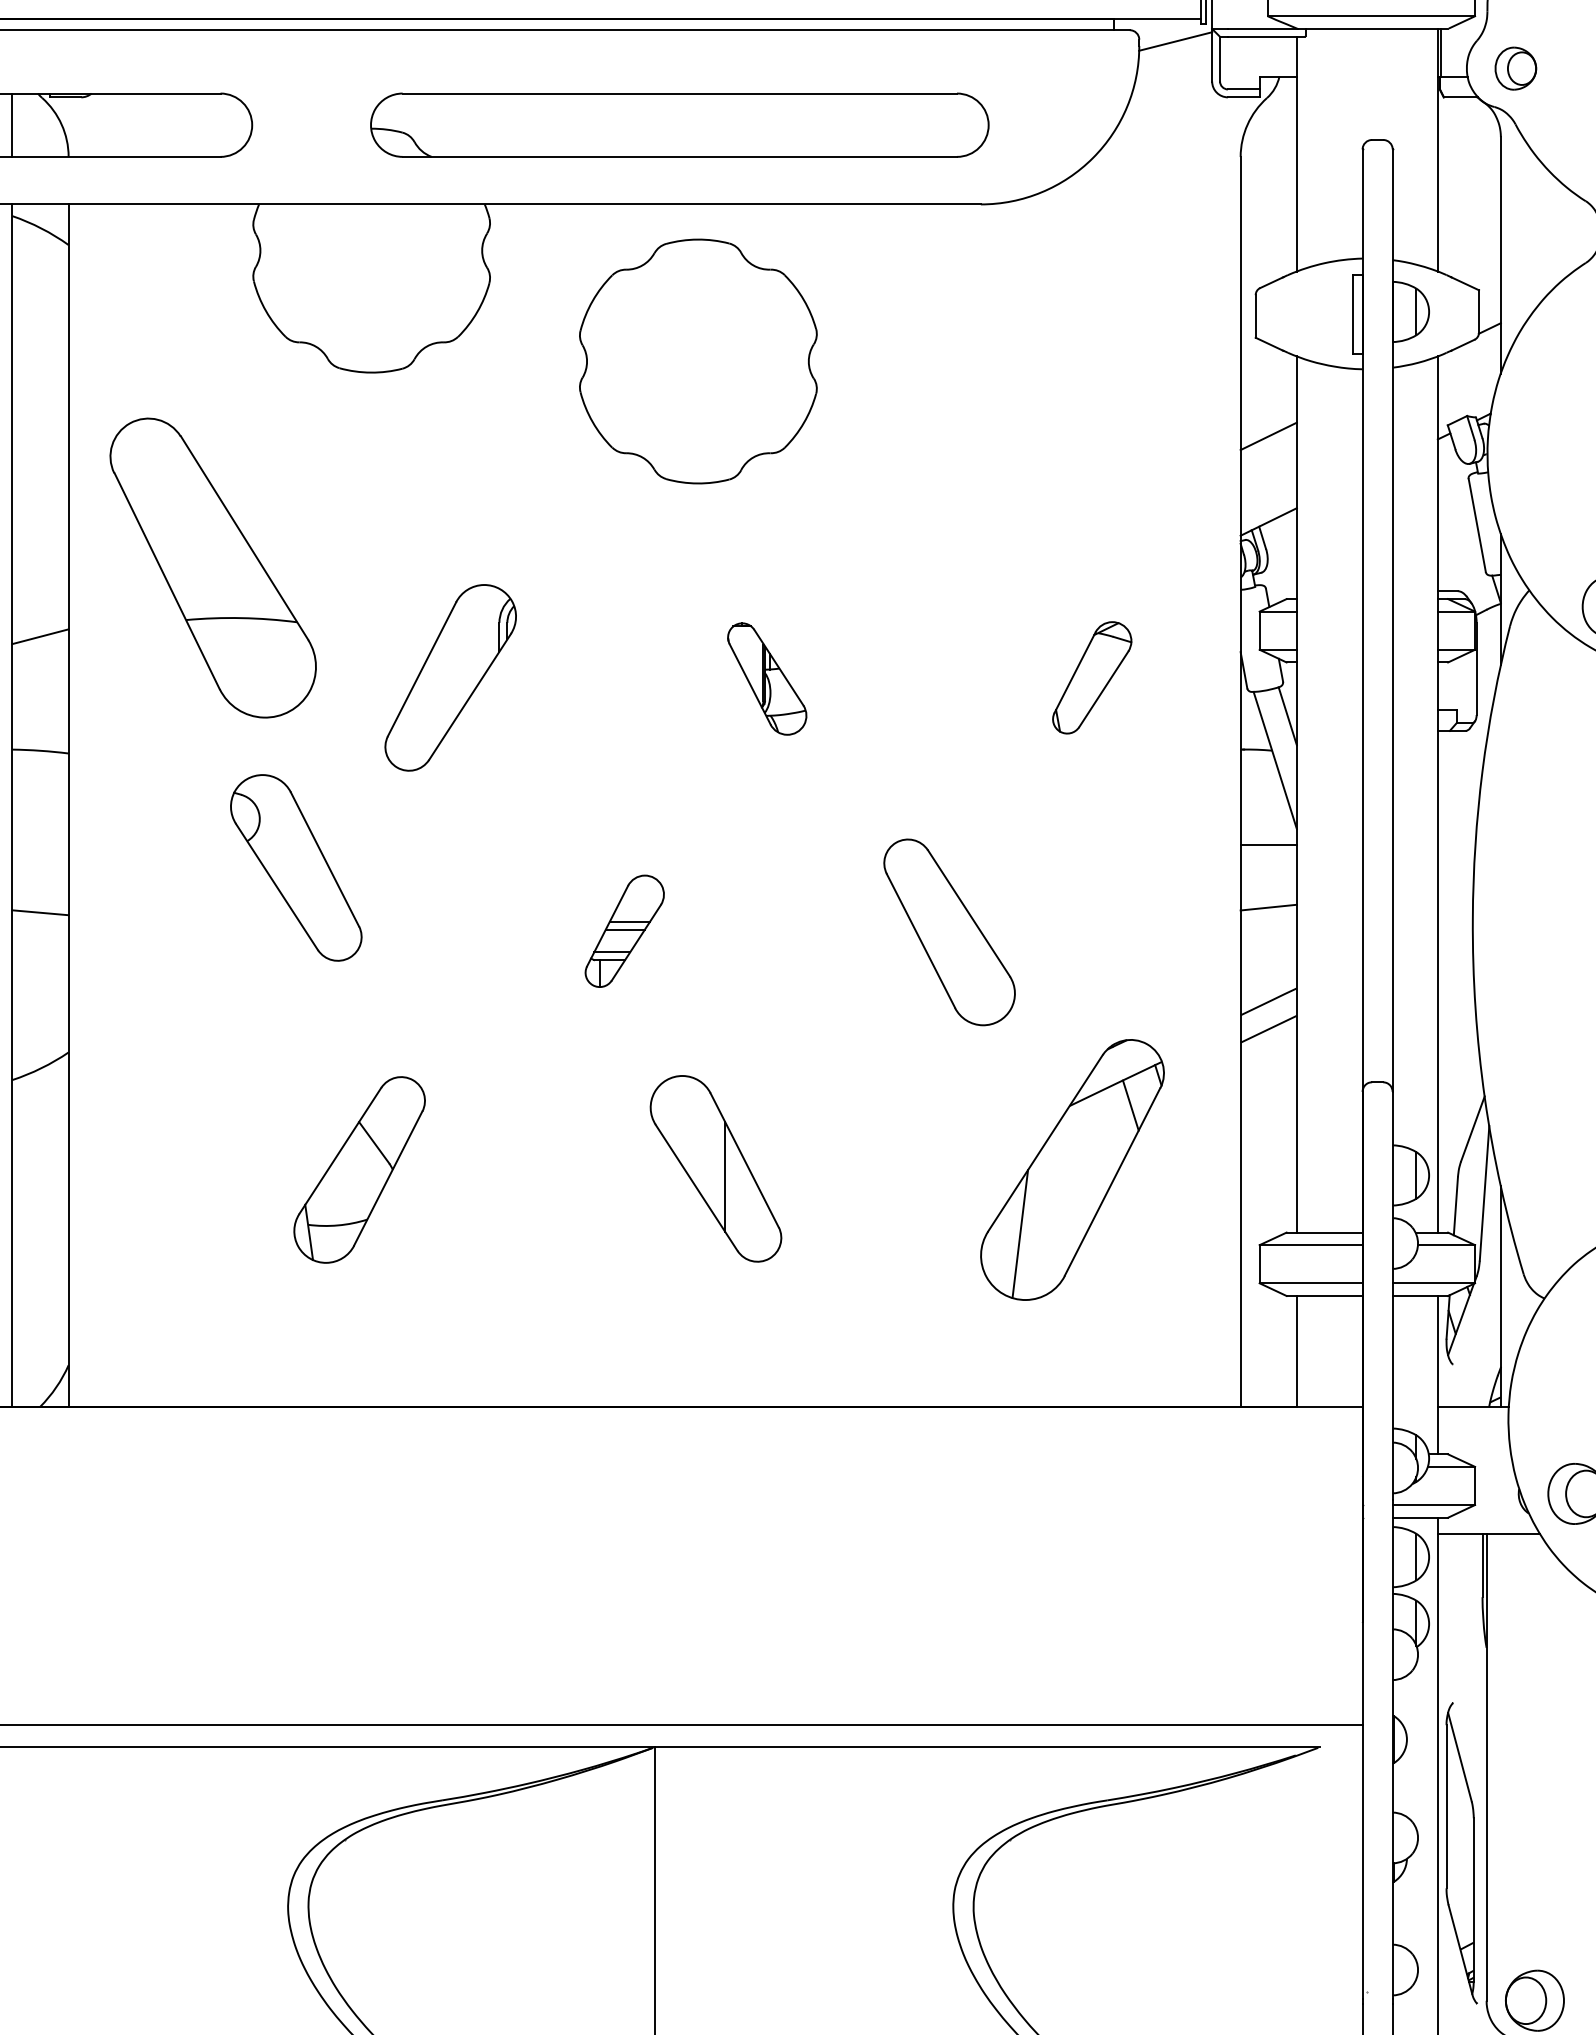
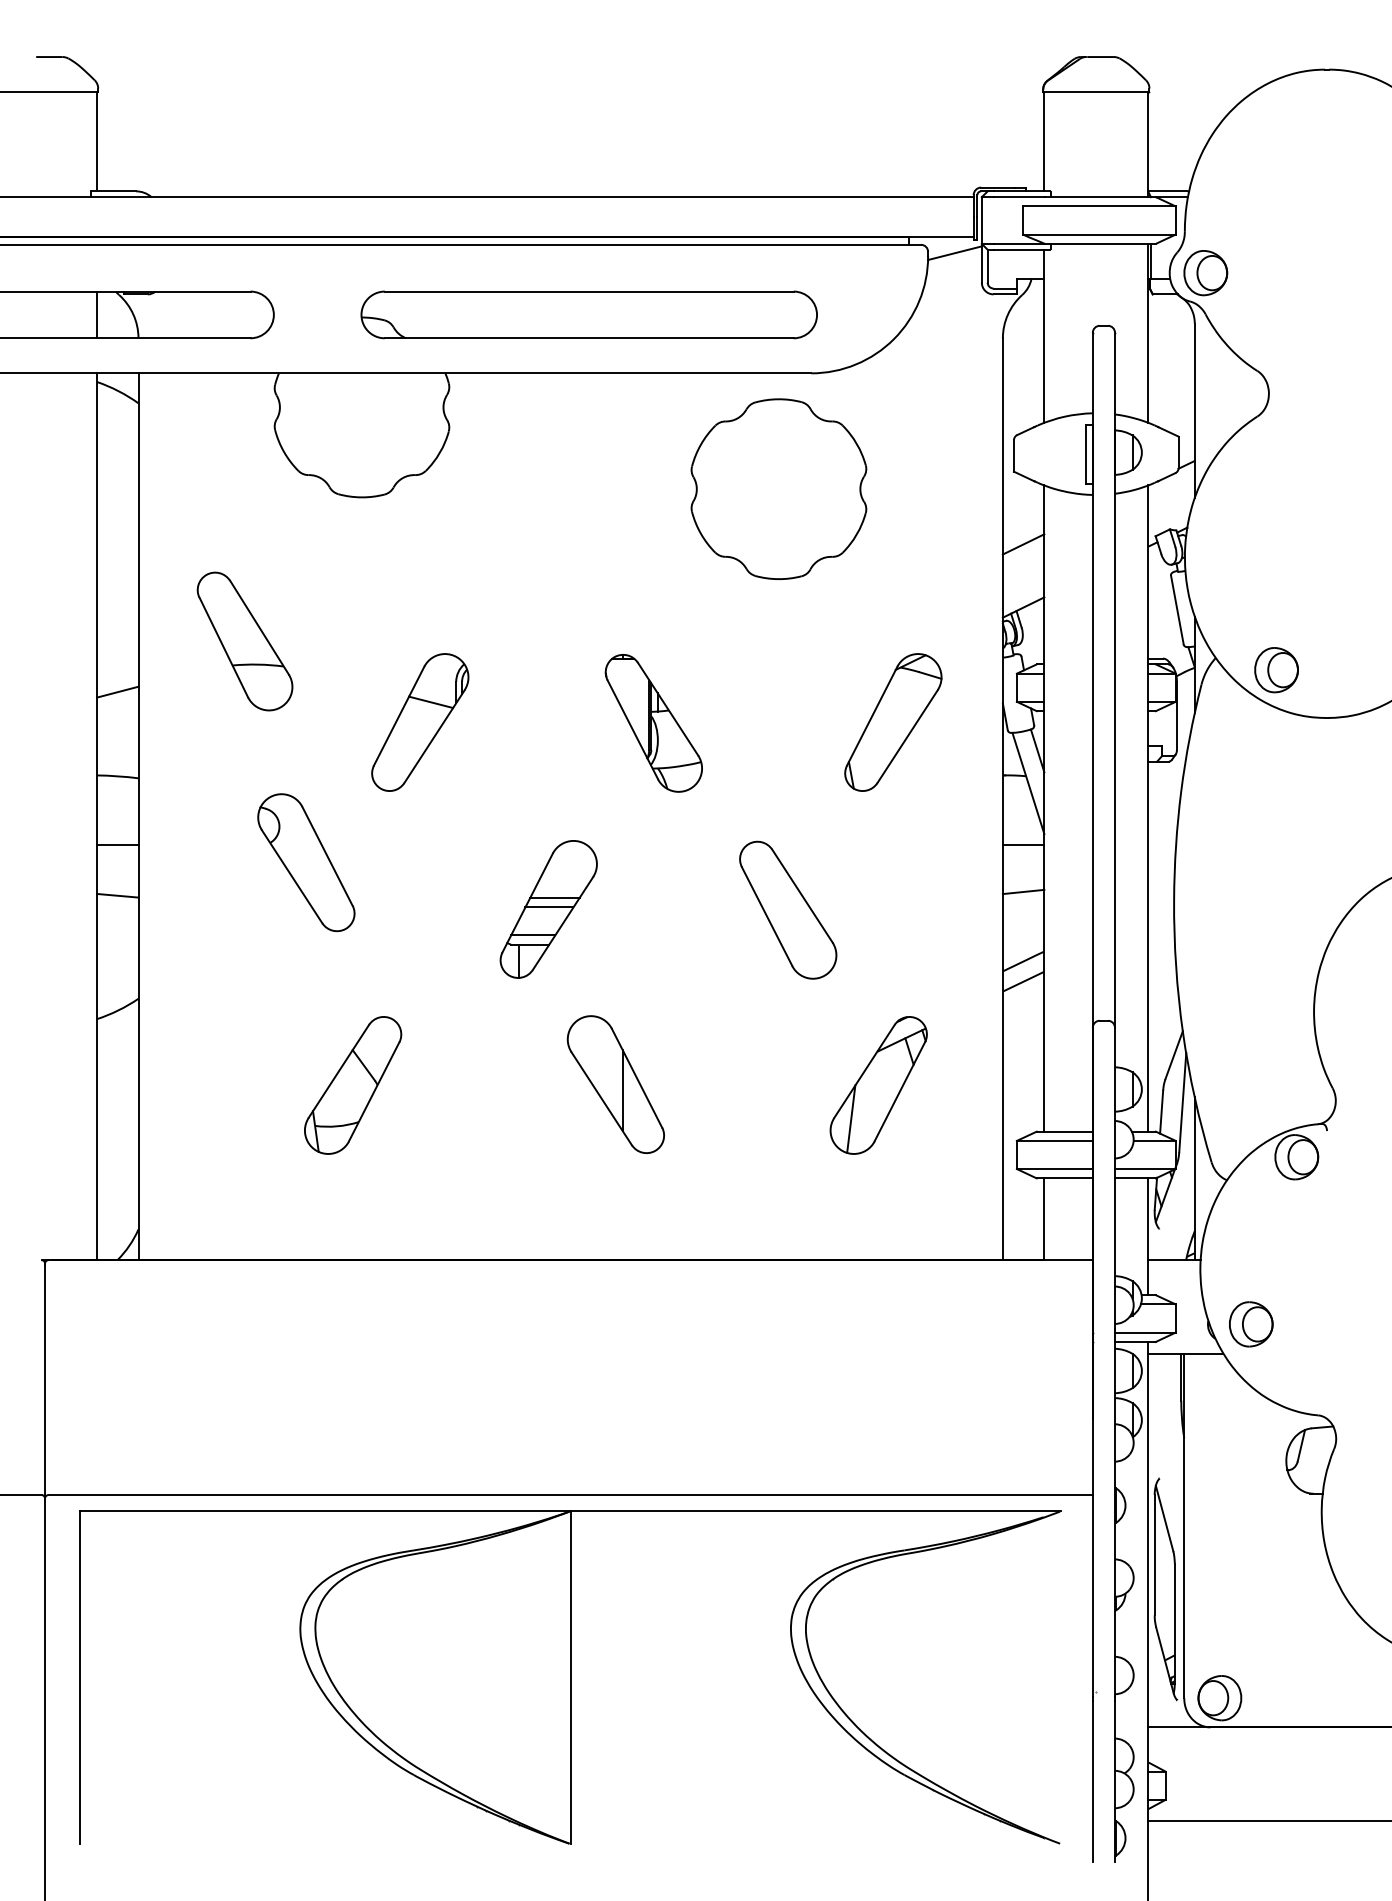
part: (1515, 69) -> (1205, 273), size x1.43
part: (697, 360) -> (778, 488), moved
part: (212, 568) -> (244, 641), size x0.62
line: (465, 650) -> (431, 702), added
part: (1092, 677) -> (893, 722), size x1.67
part: (766, 679) -> (653, 723), size x1.67
line: (40, 844) -> (117, 845), added
part: (624, 931) -> (548, 909), size x1.67
part: (1072, 1170) -> (878, 1085), size x0.71

